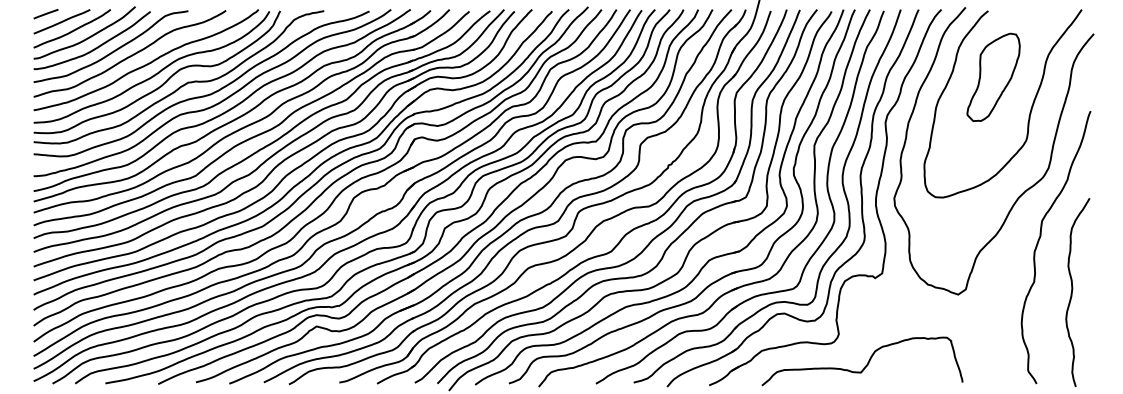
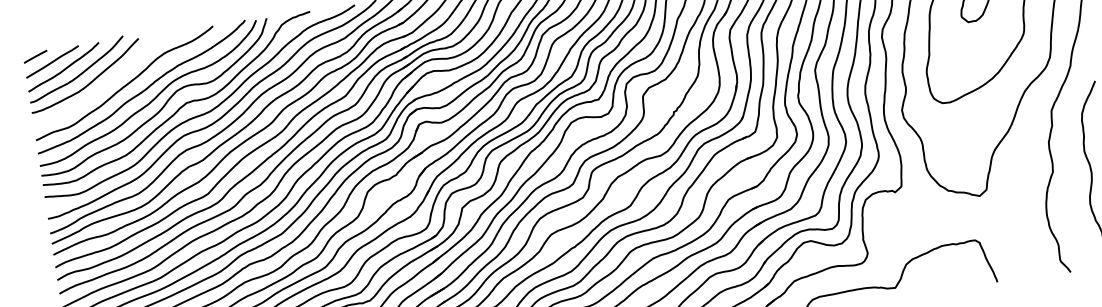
curve: (113, 50) -> (107, 82), removed

